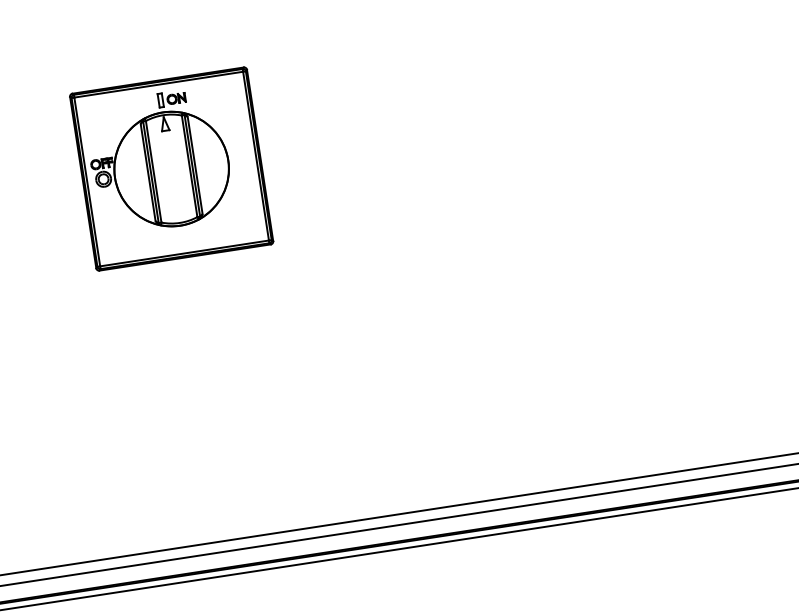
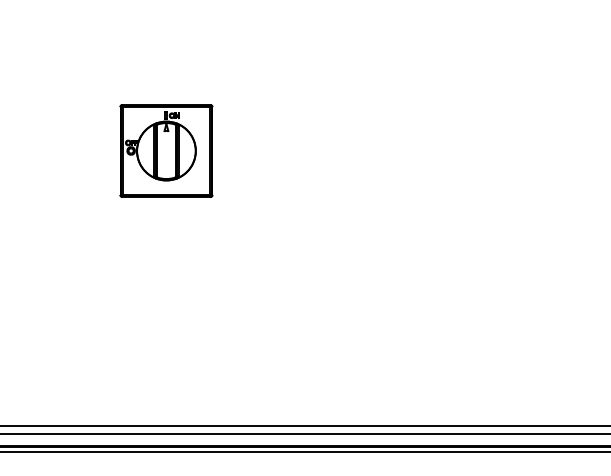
part: (171, 168) -> (166, 150), size x0.7

